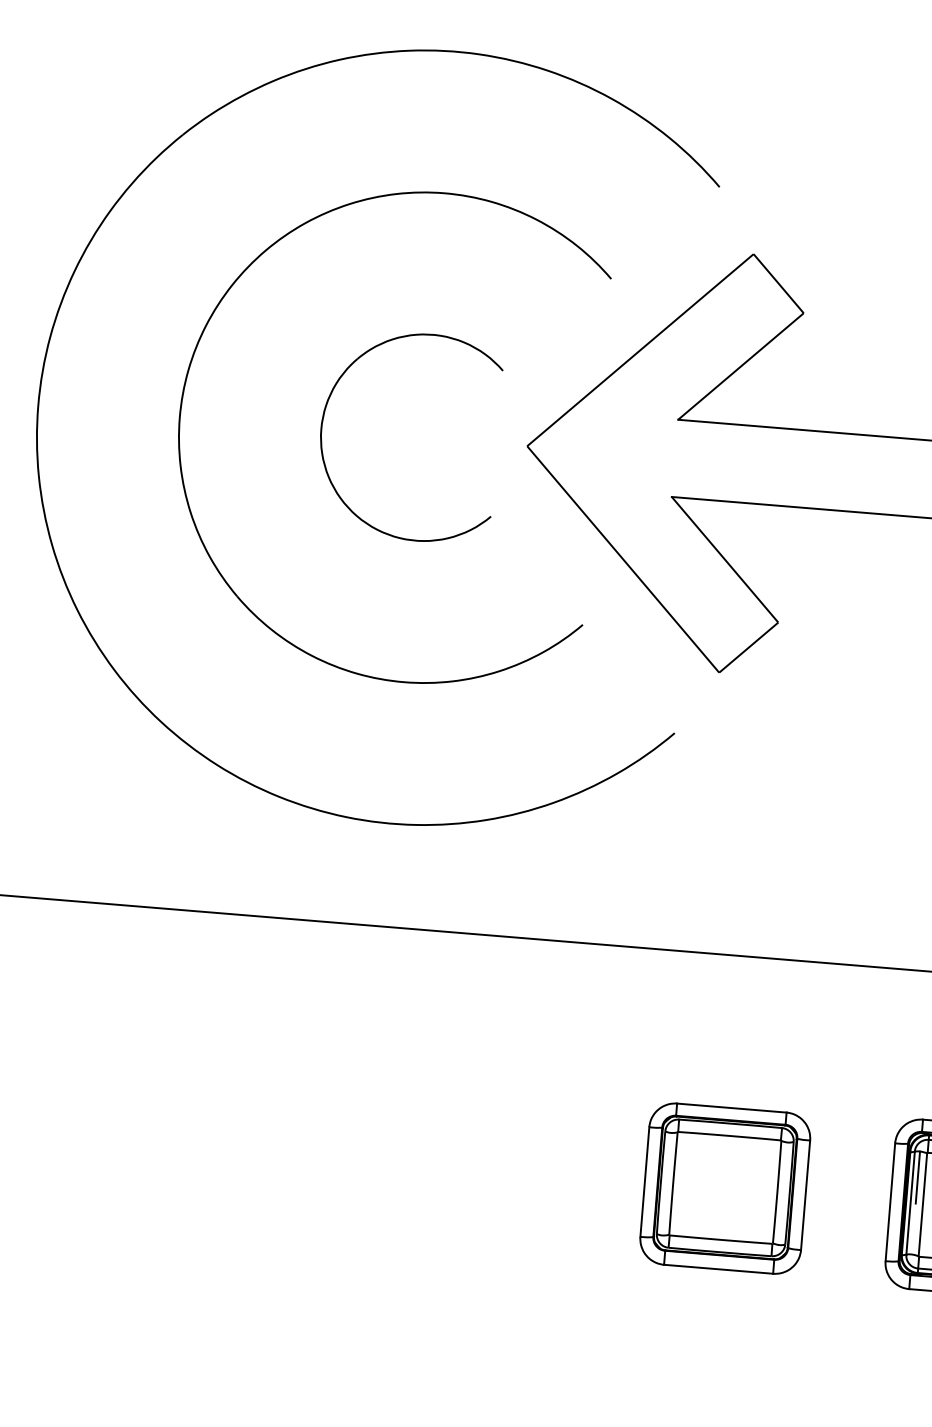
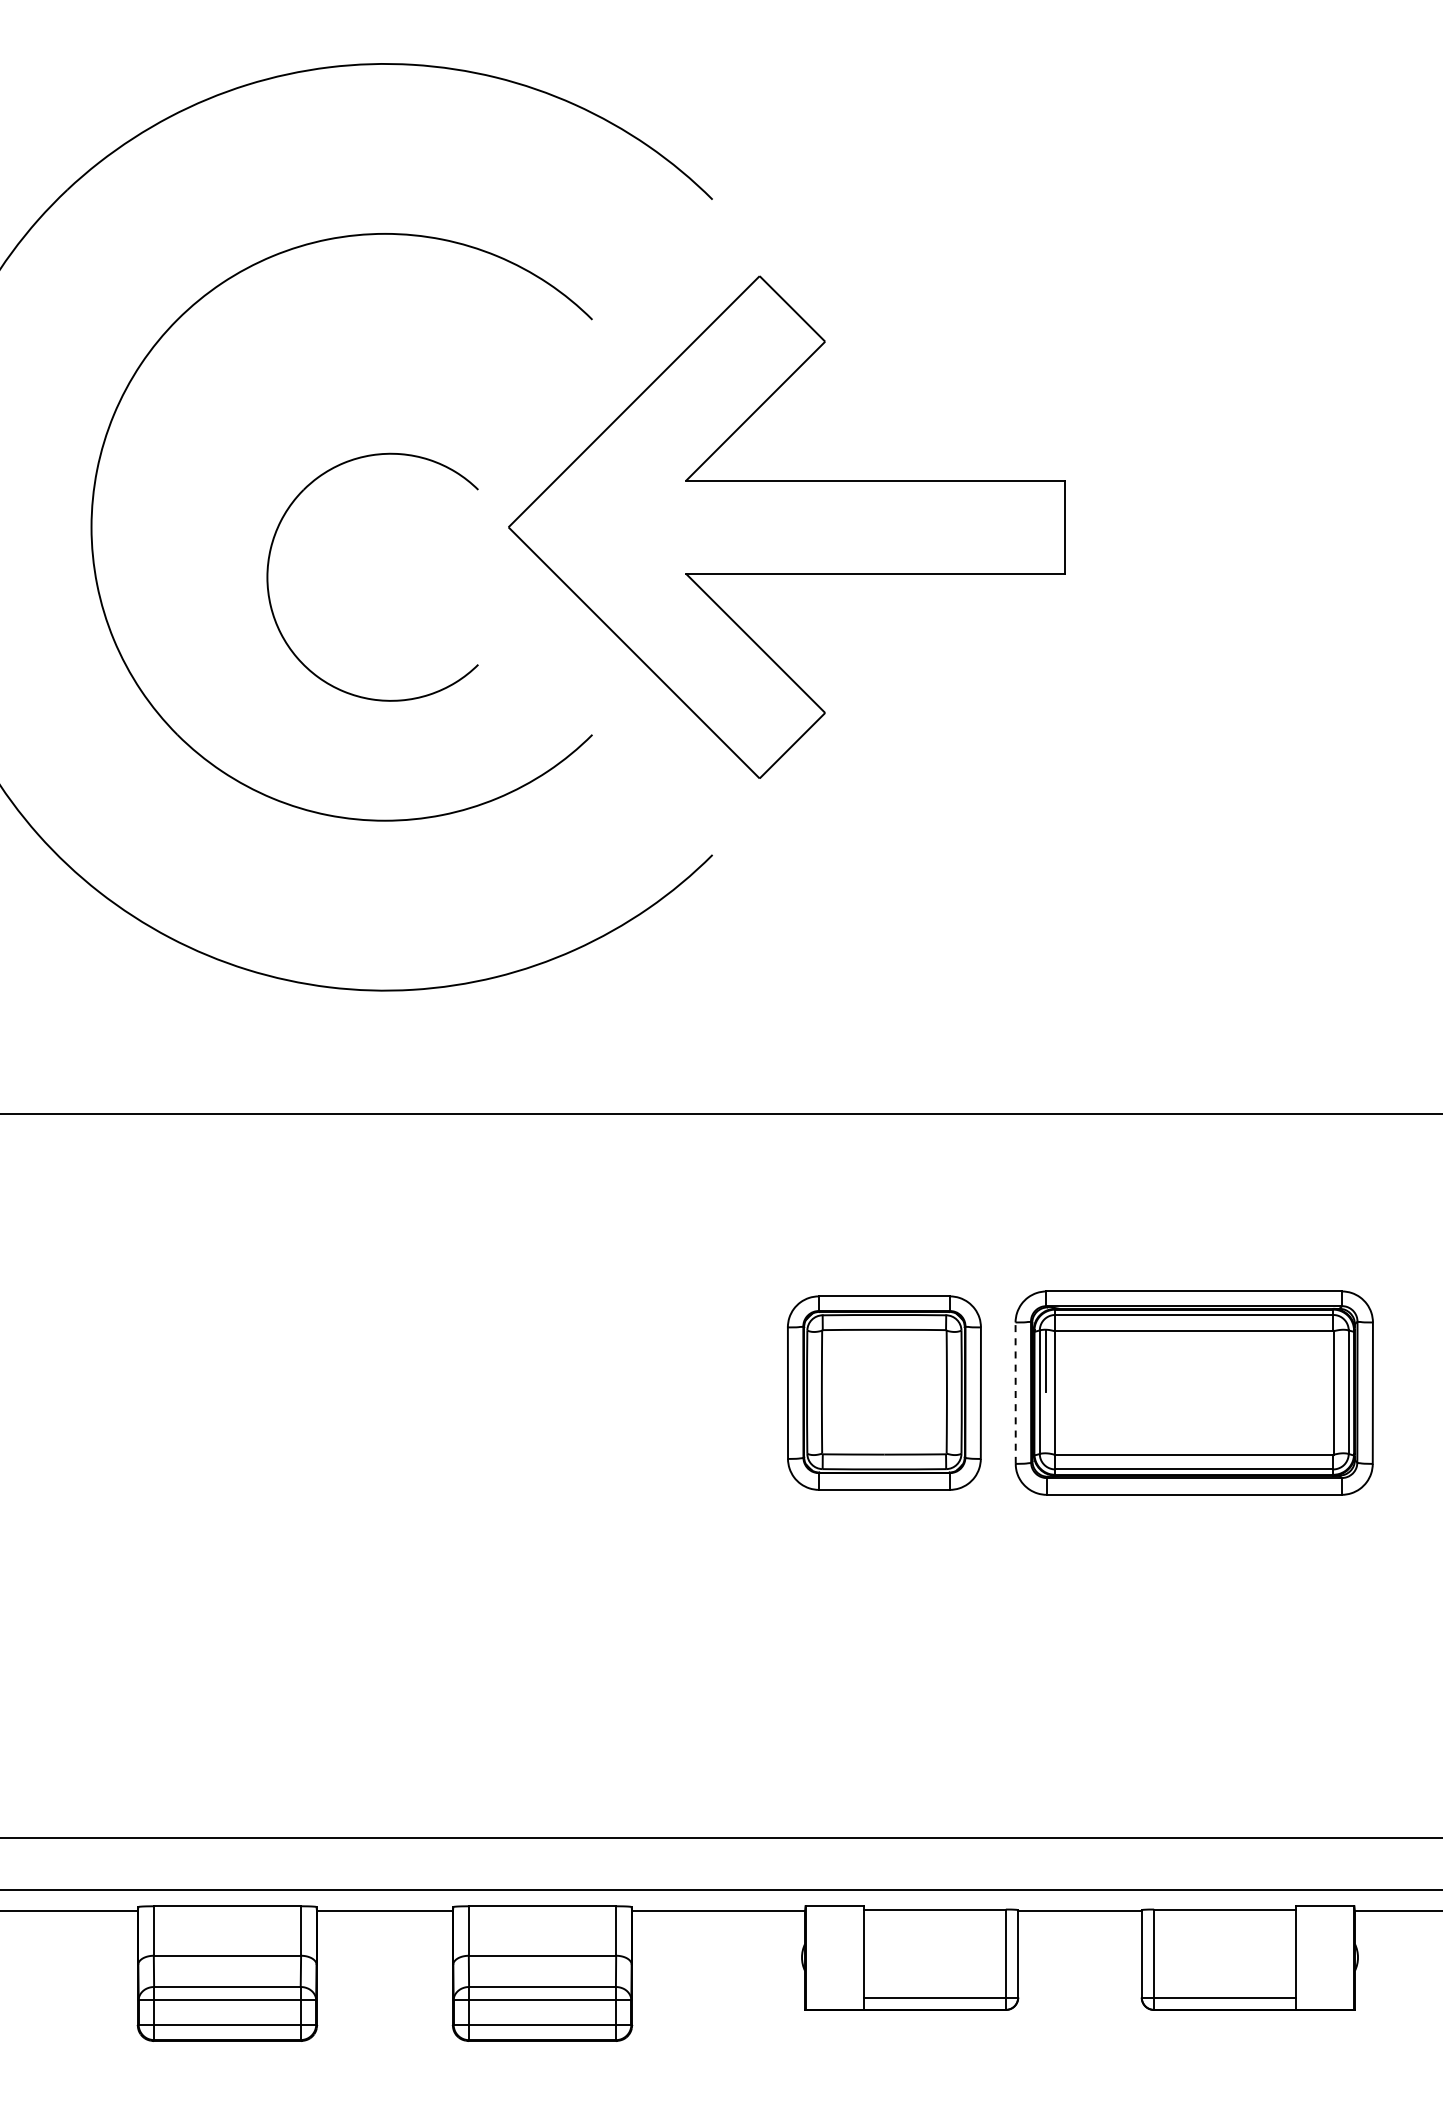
part: (324, 417) -> (269, 563), moved
part: (725, 1188) -> (884, 1392), moved
line: (890, 1202) -> (1015, 1393), solid -> dashed

